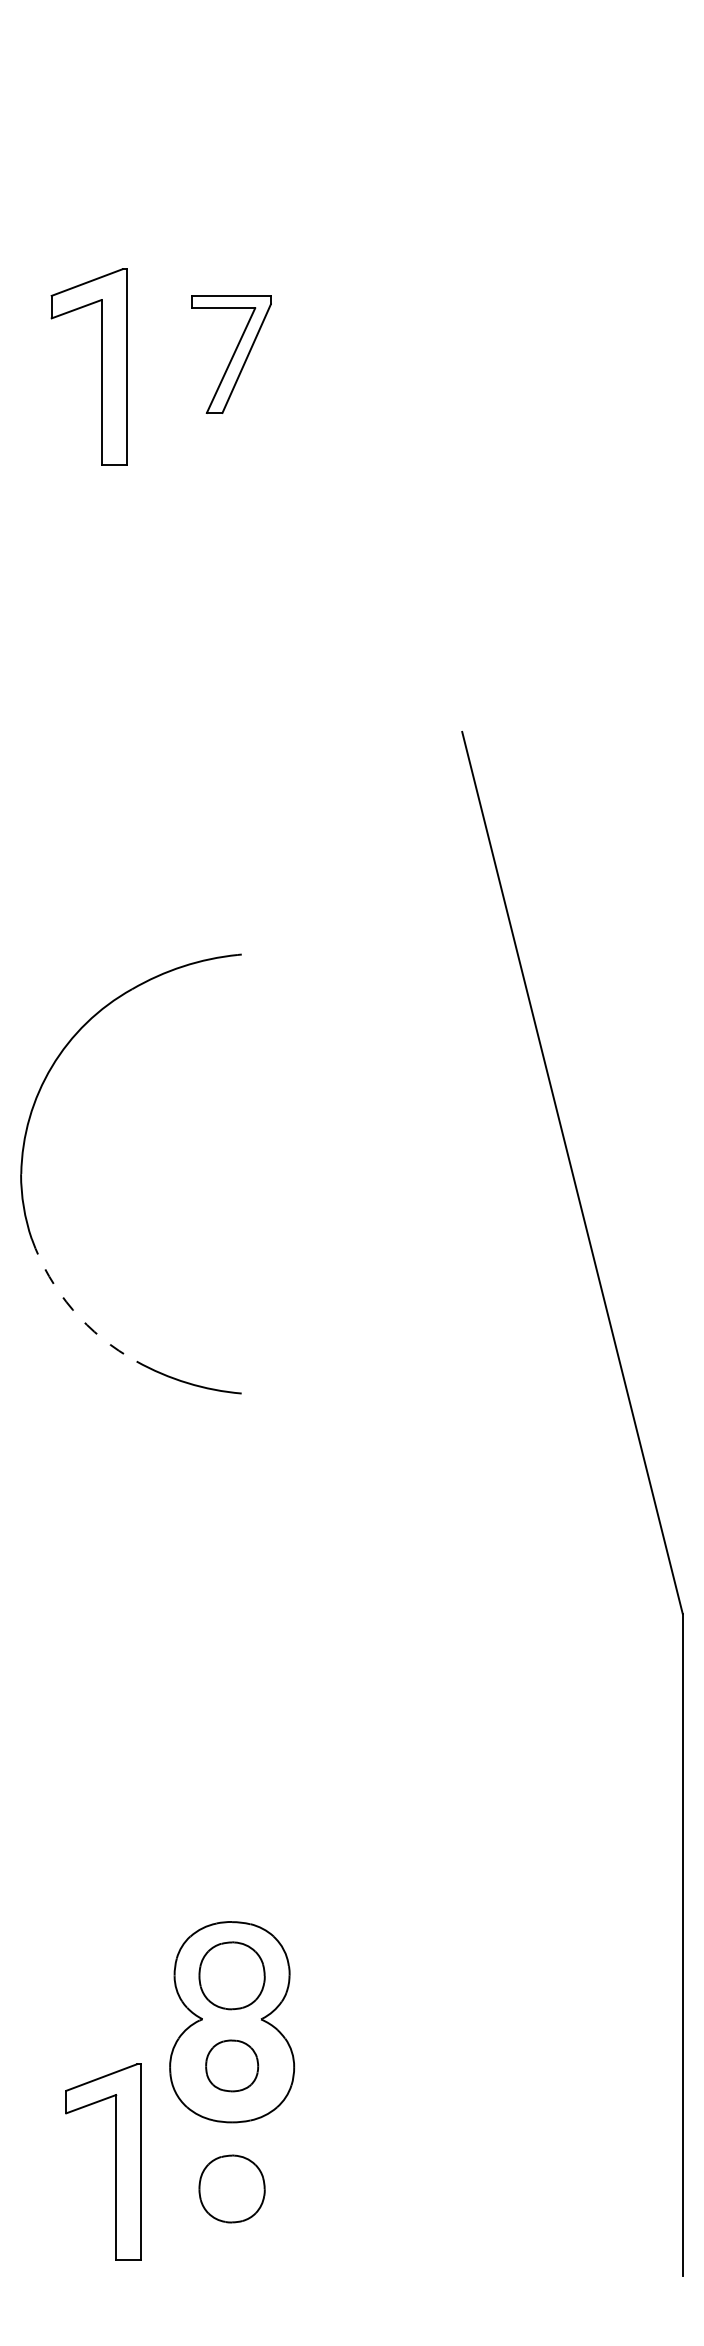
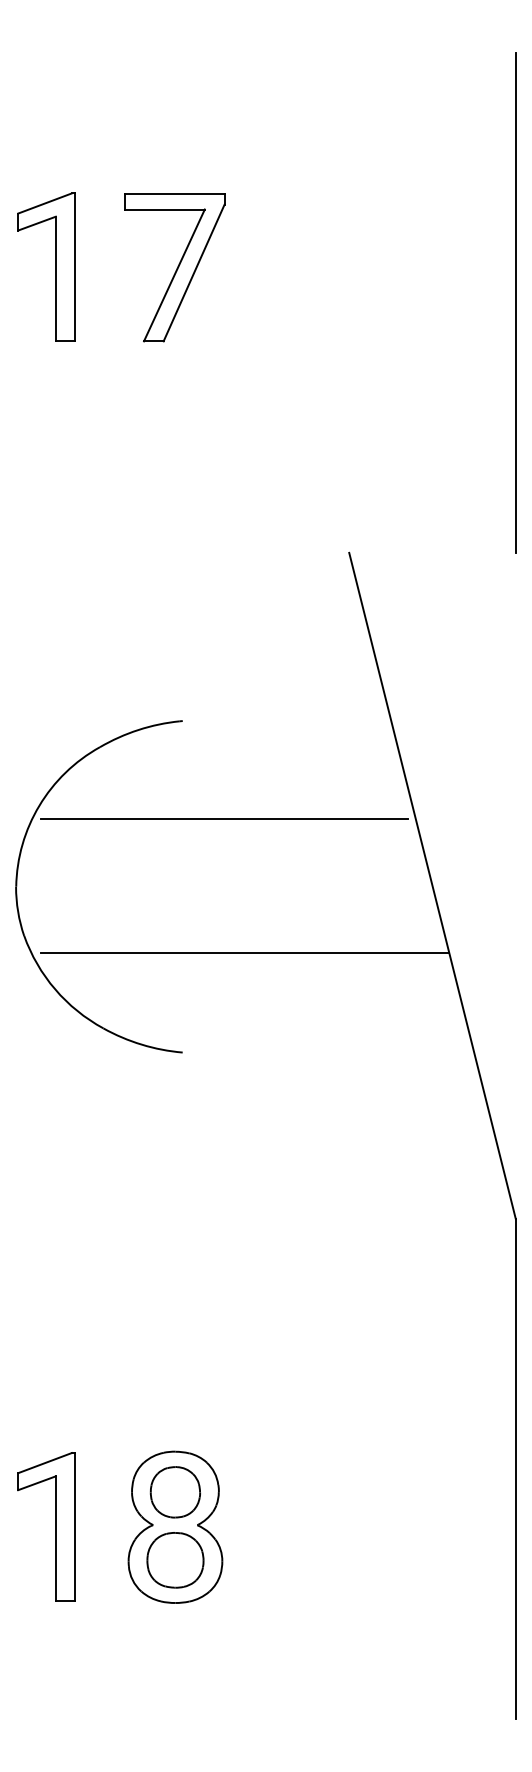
part: (230, 354) -> (174, 267), size x1.67
part: (101, 365) -> (55, 266), moved
line: (682, 400) -> (515, 302), added
line: (297, 1084) -> (224, 819), added
line: (324, 1261) -> (245, 952), added
arc: (73, 1310) -> (55, 989), dashed -> solid
part: (232, 2066) -> (175, 1560), size x1.43
part: (115, 2161) -> (55, 1526), moved
part: (230, 2189) -> (174, 1653), removed

